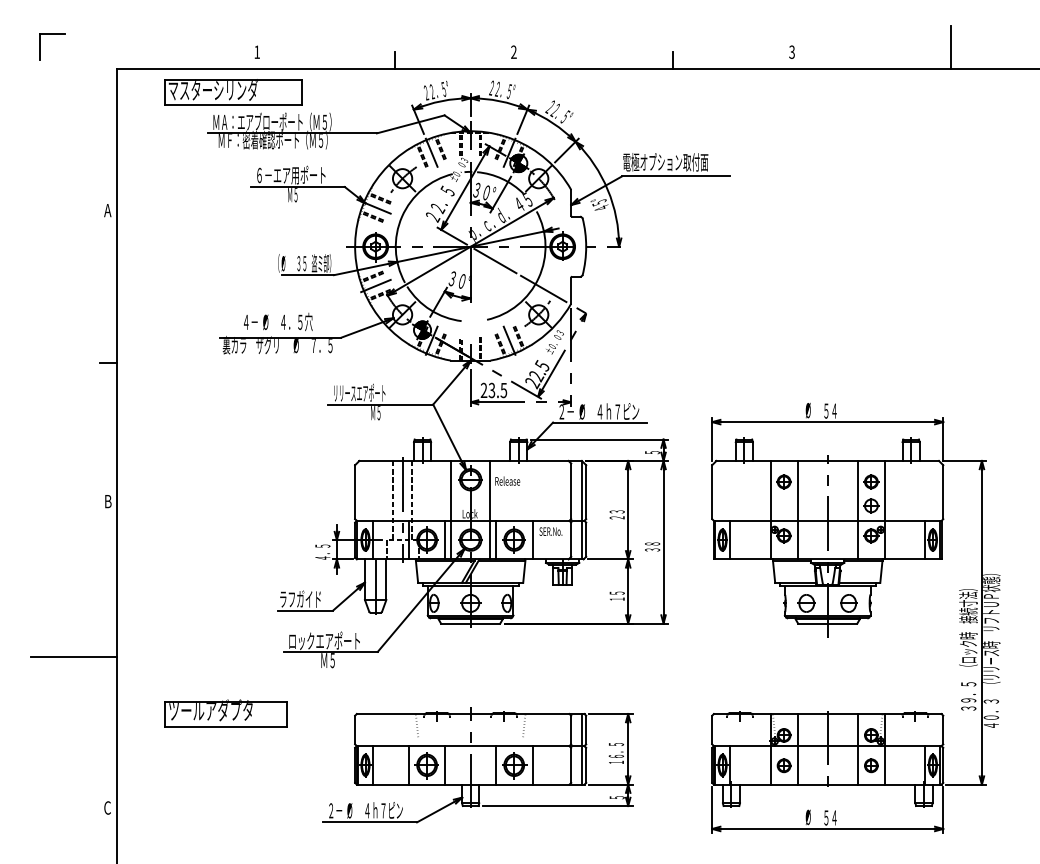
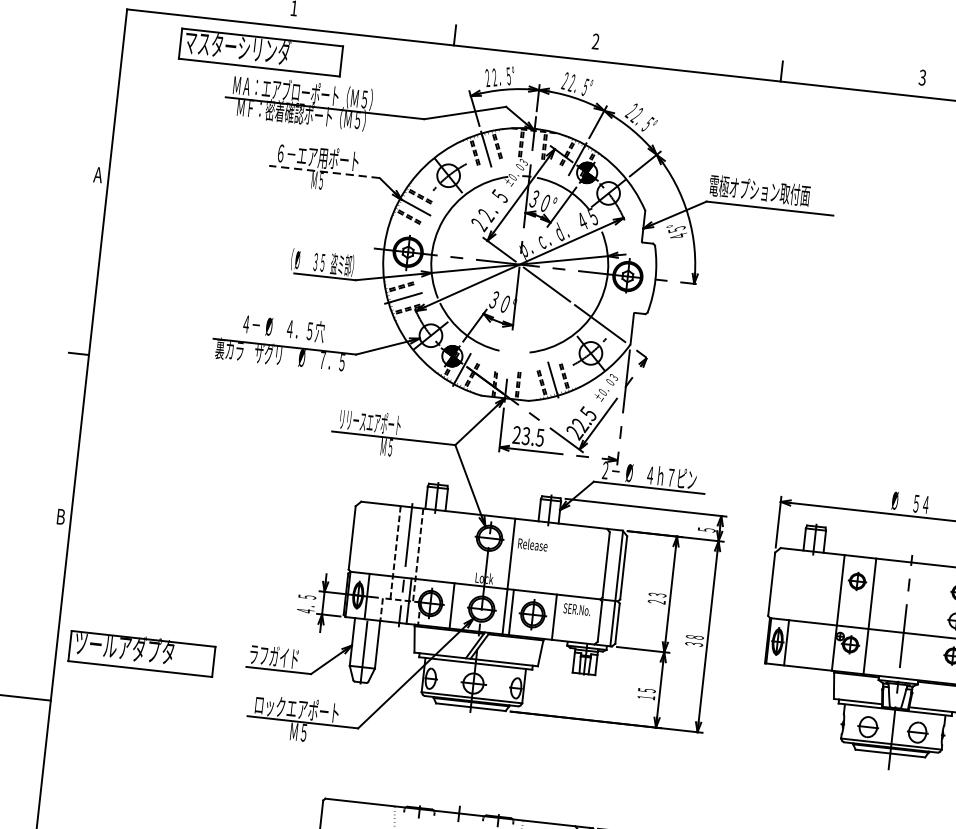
line: (297, 187) -> (324, 172), solid -> dashed
line: (450, 509) -> (462, 570), removed
line: (857, 509) -> (940, 623), removed
part: (225, 713) -> (141, 652), moved

